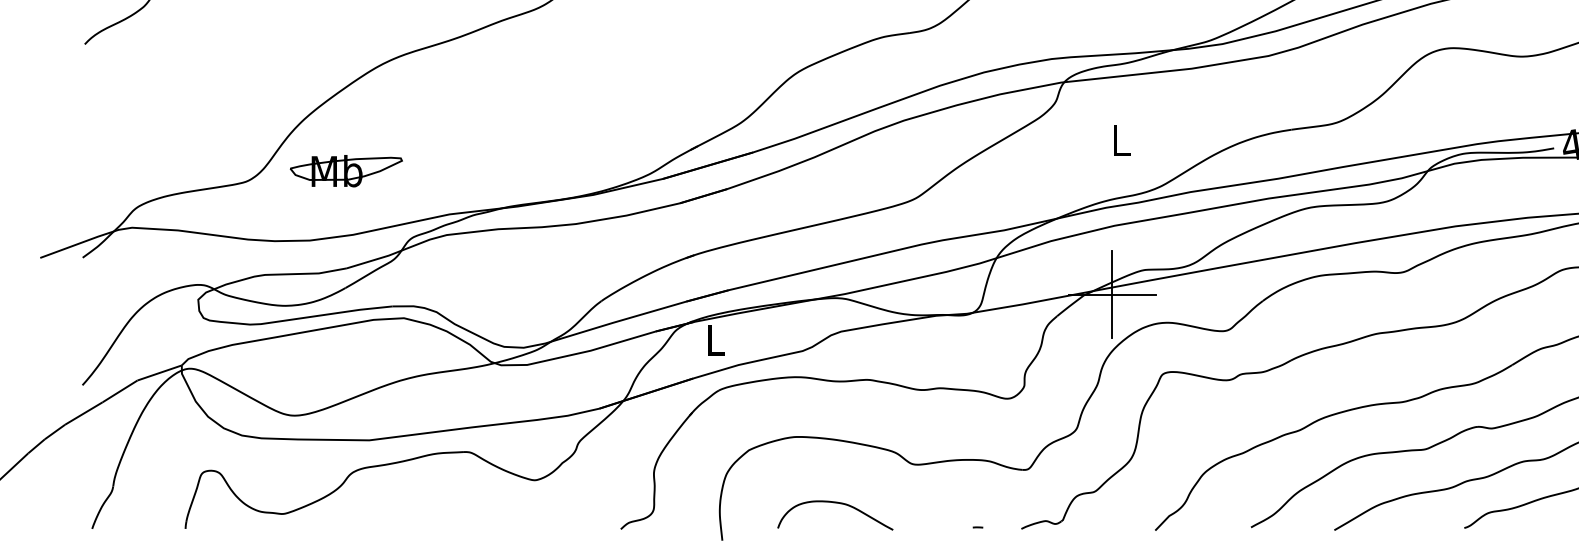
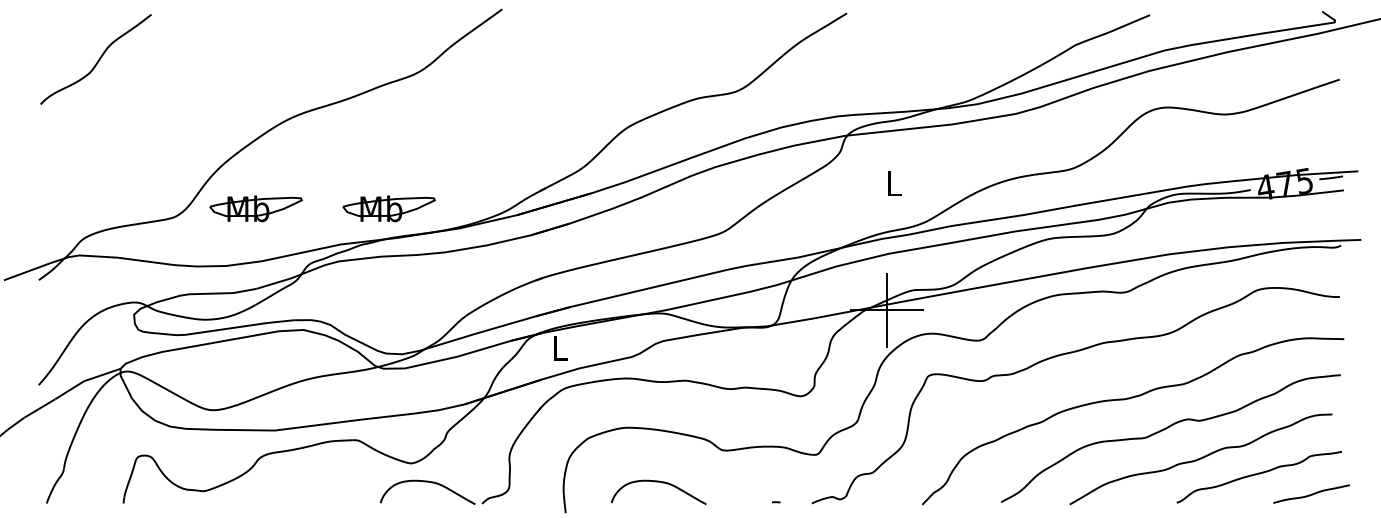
part: (507, 170) -> (388, 208), added
curve: (559, 504) -> (431, 483), added

